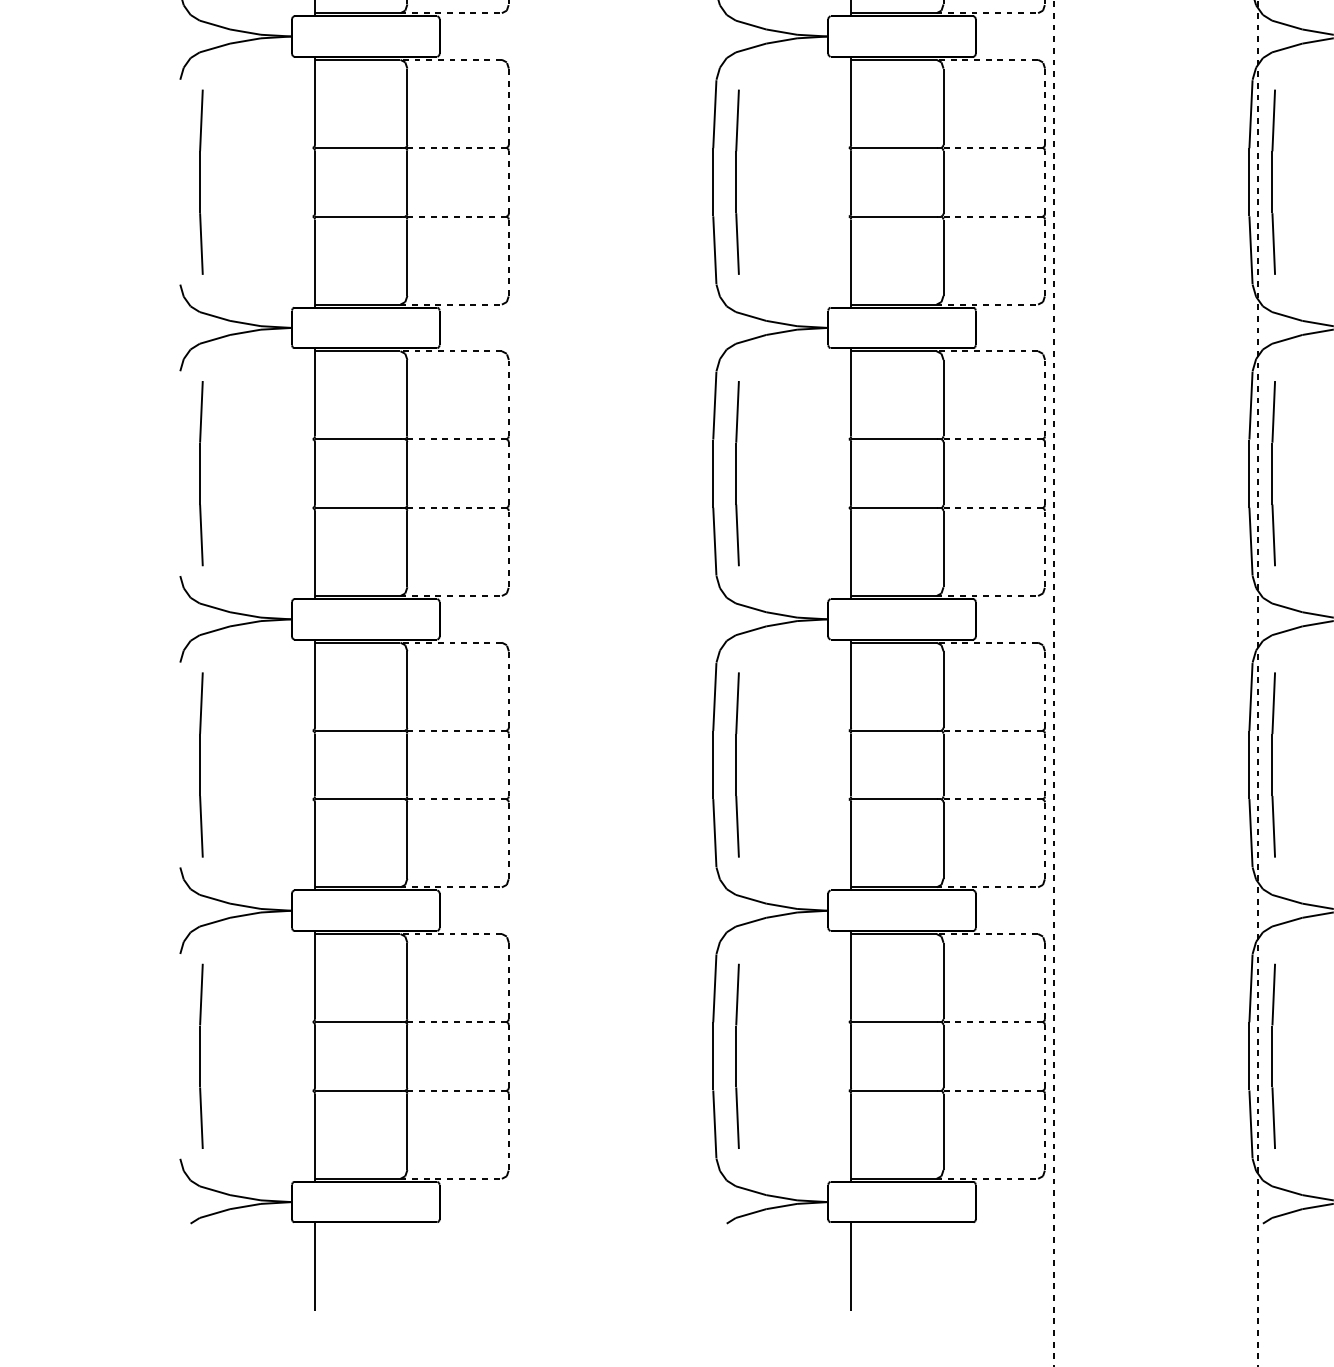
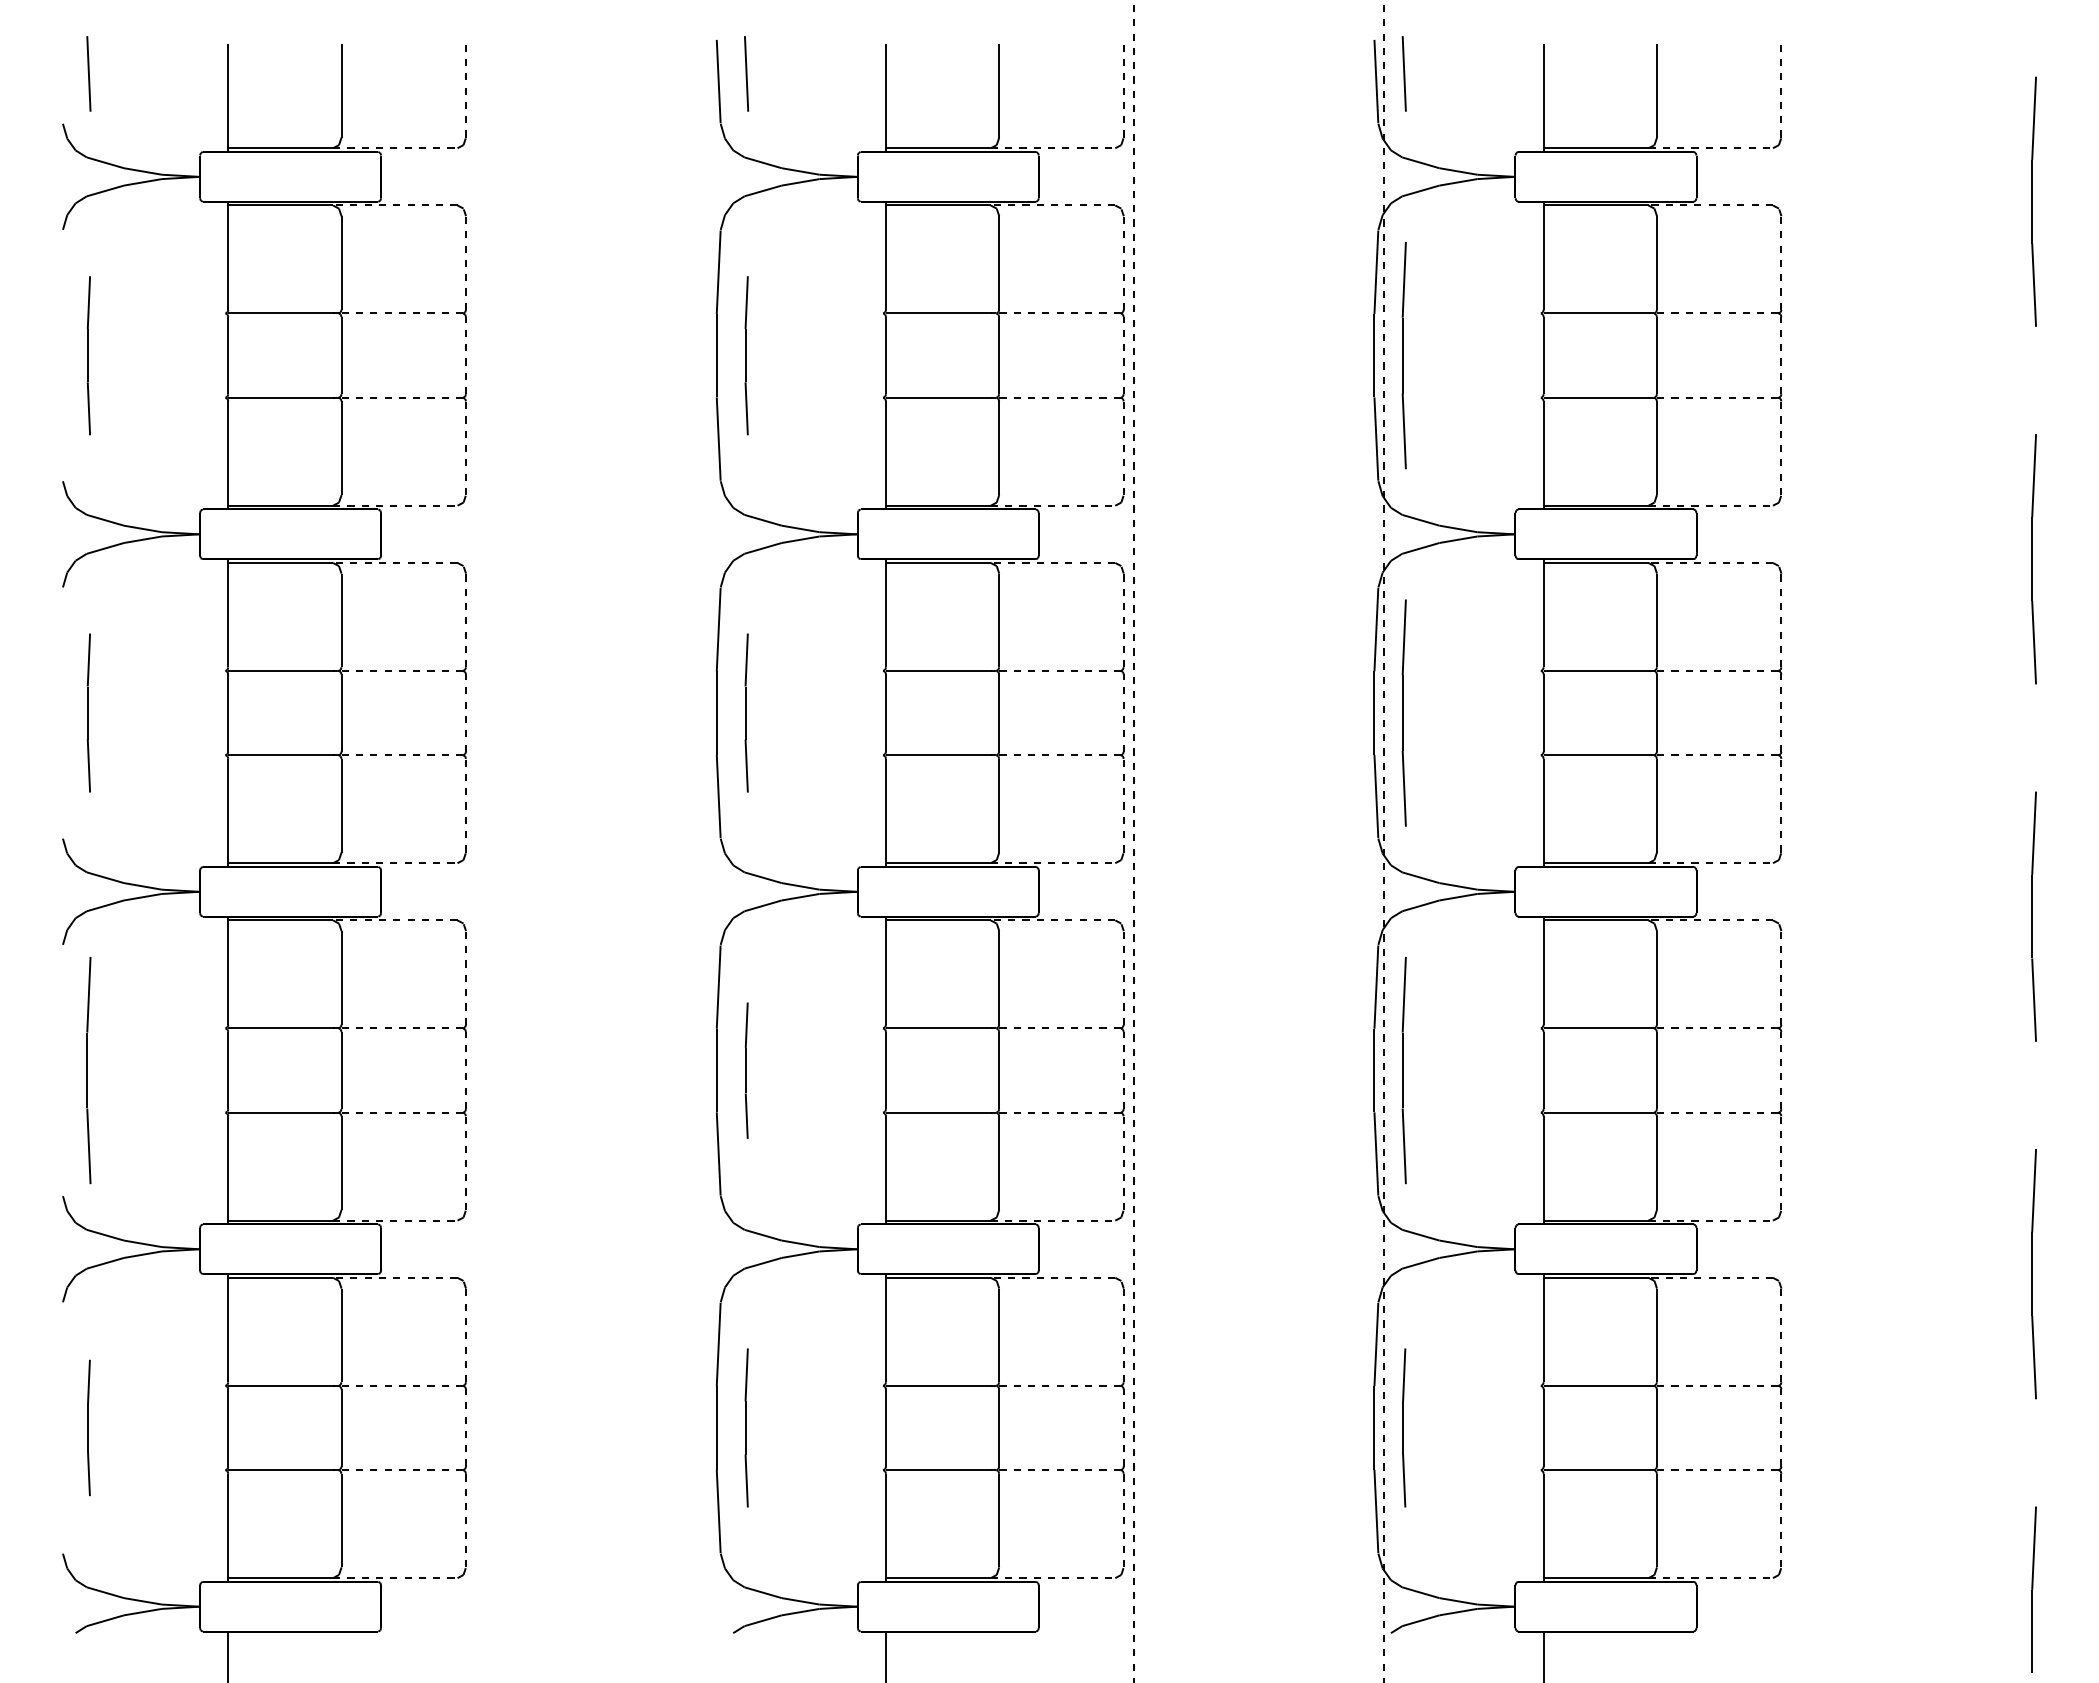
part: (201, 182) -> (88, 355), size x0.7
part: (737, 182) -> (746, 355), size x0.7
part: (201, 473) -> (88, 712), size x0.7
part: (737, 473) -> (746, 712), size x0.7
part: (737, 765) -> (746, 1070), size x0.6
part: (201, 1056) -> (88, 1427), size x0.6
part: (737, 1056) -> (746, 1427), size x0.7
part: (1273, 1056) -> (1403, 1427), size x0.7

